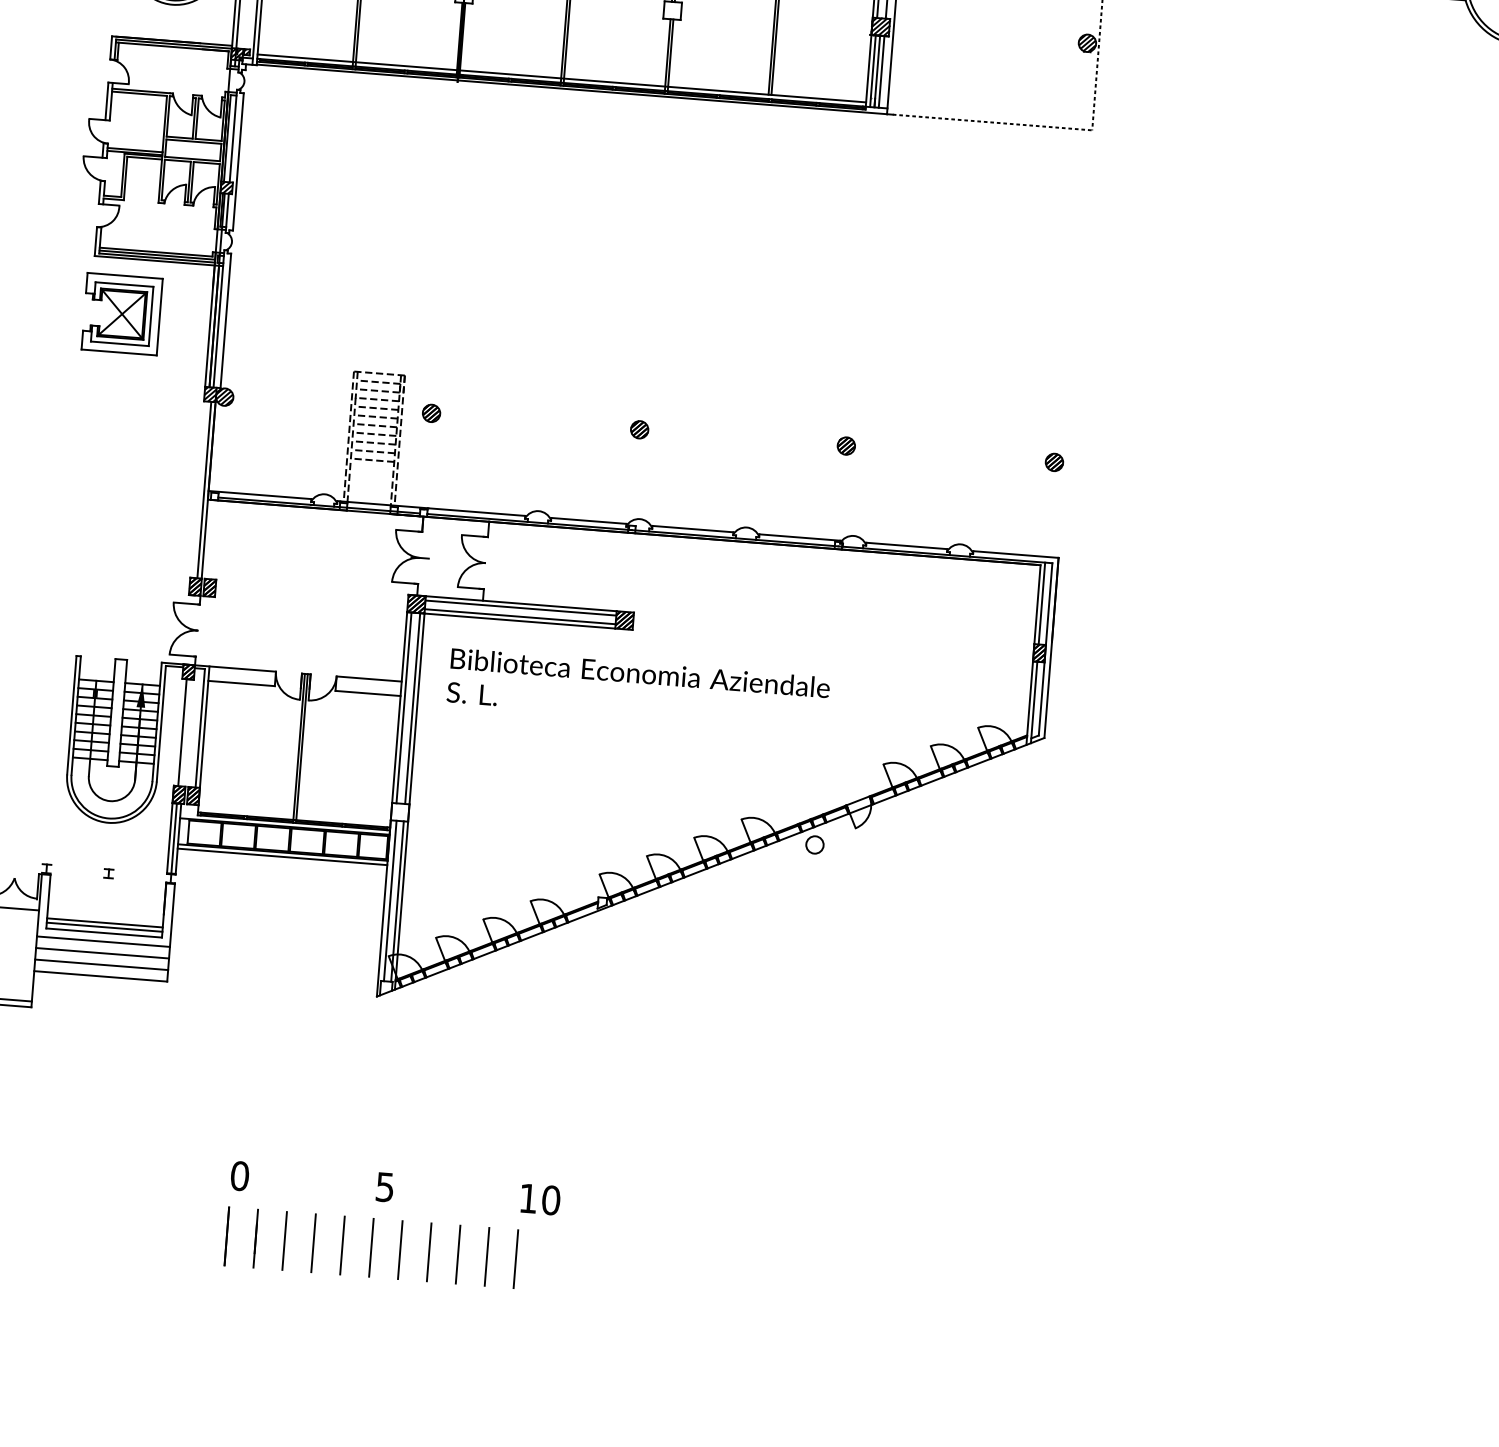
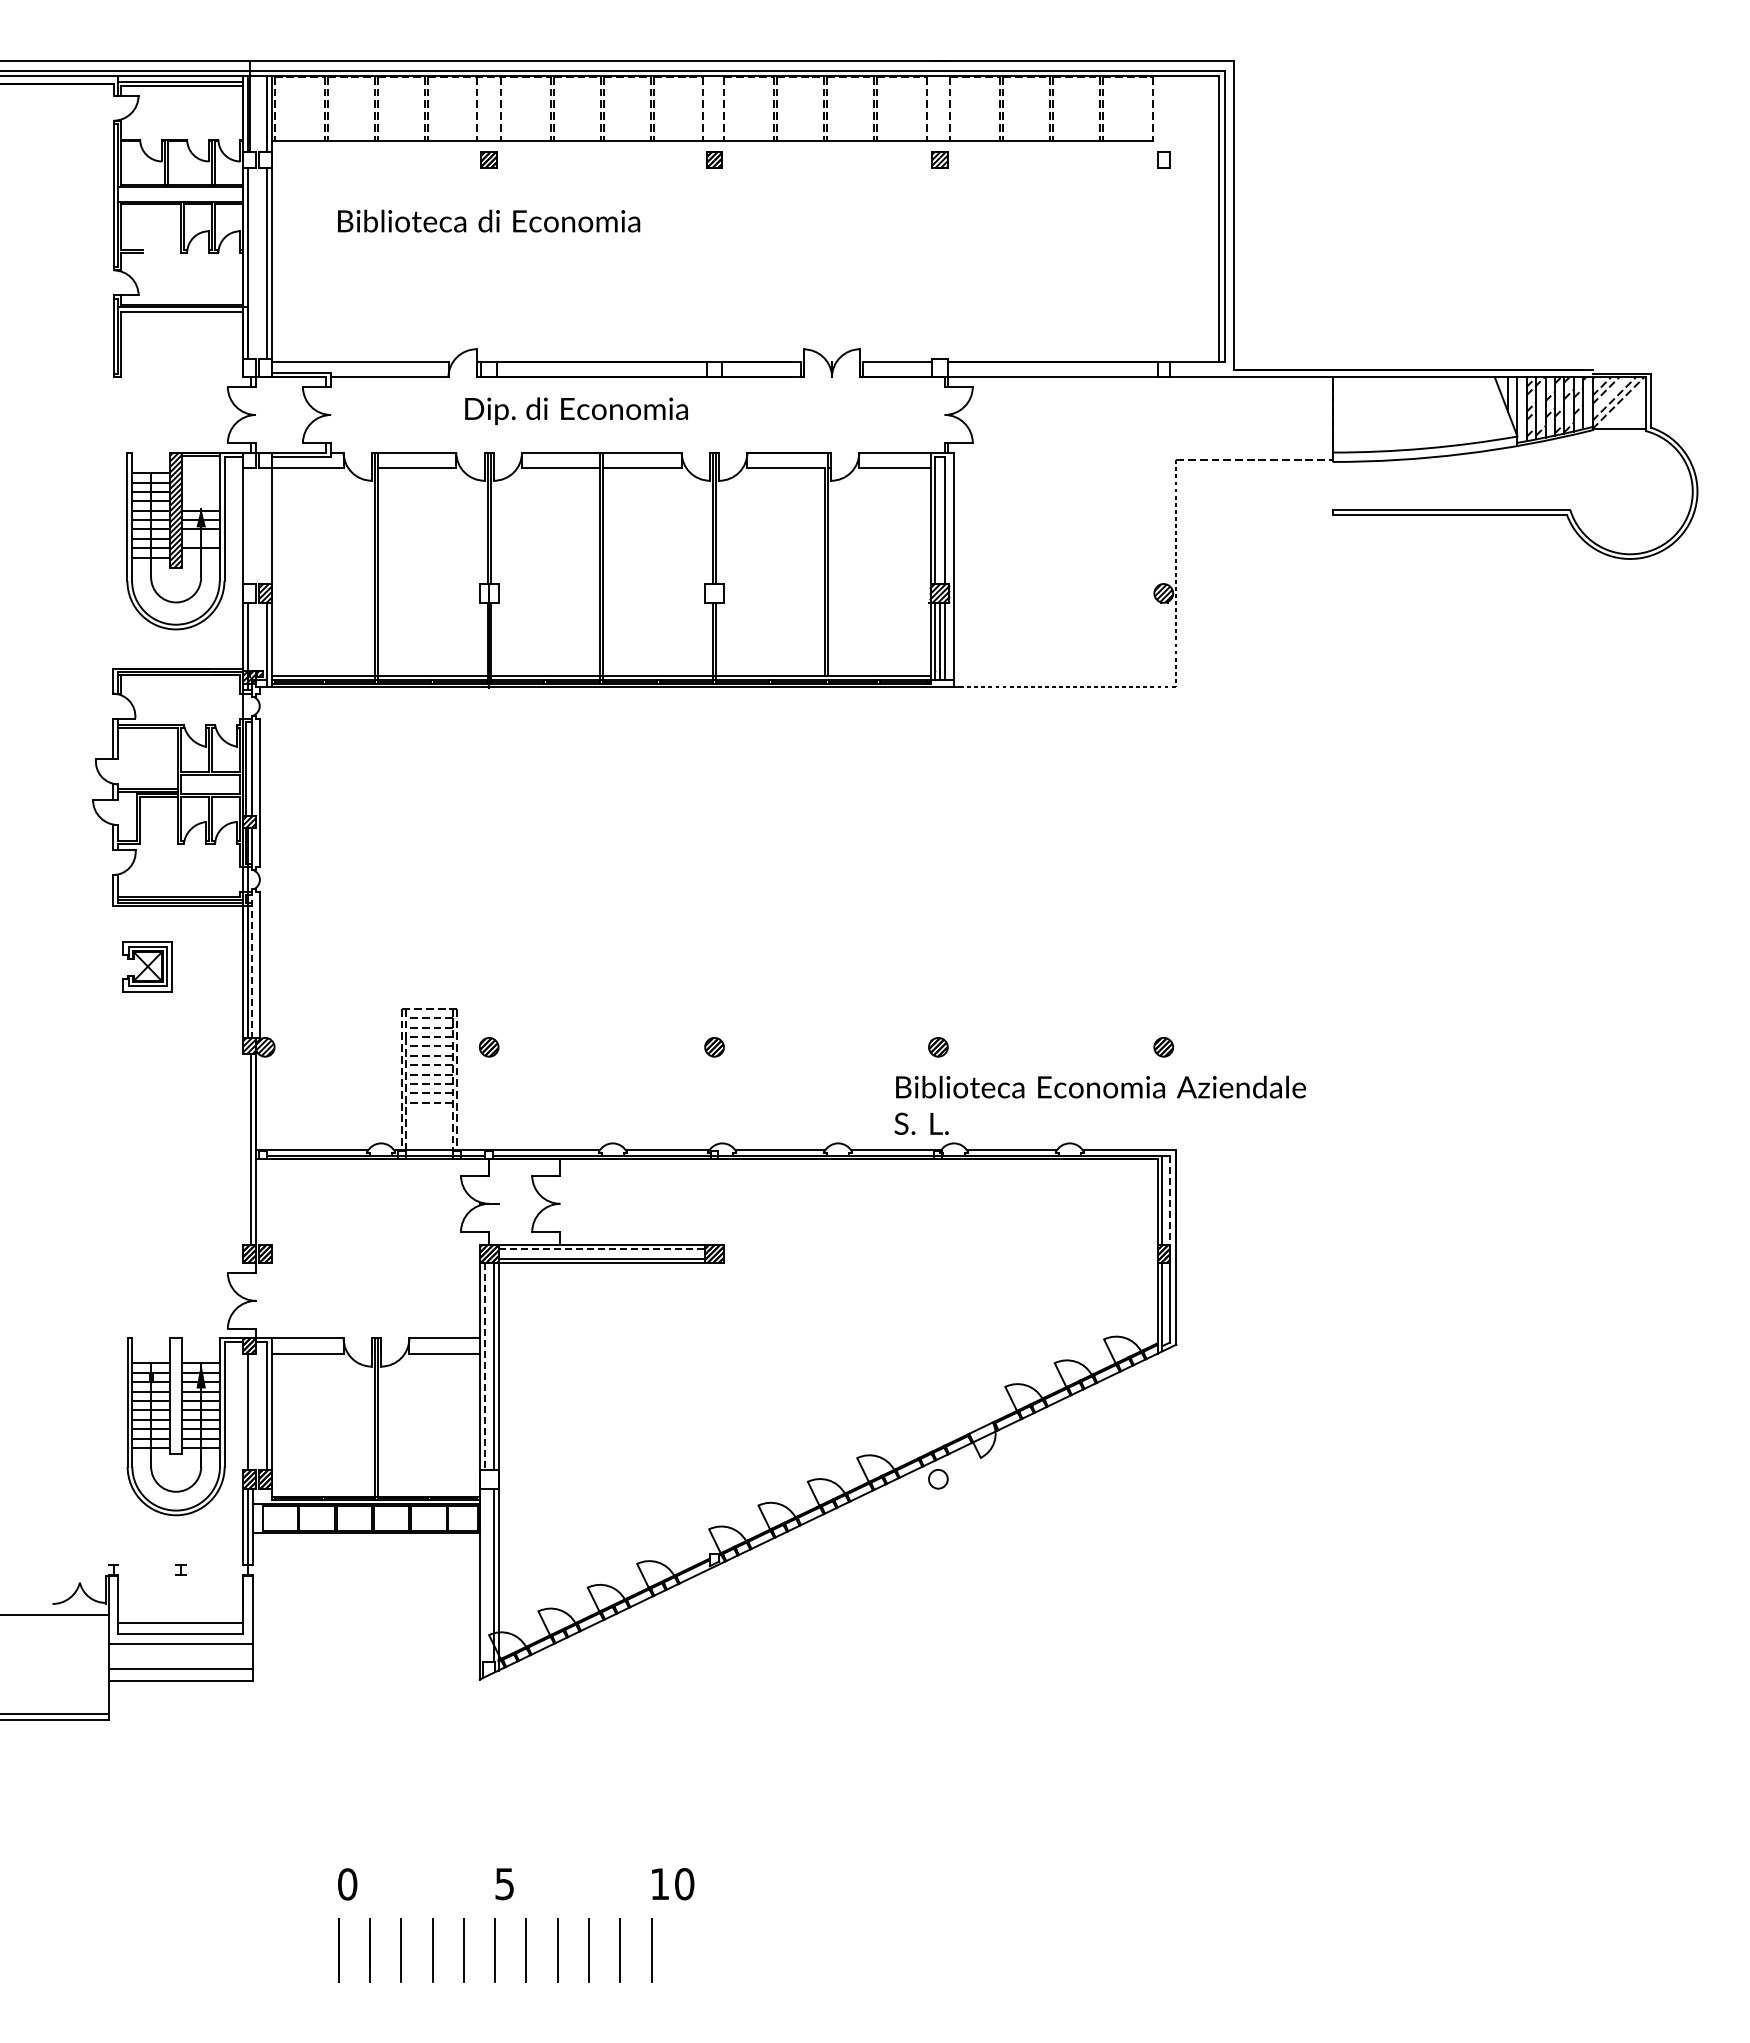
part: (121, 313) -> (147, 966), size x0.6
line: (219, 319) -> (252, 964), solid -> dashed
line: (1049, 604) -> (1170, 1200), solid -> dashed
line: (521, 608) -> (602, 1249), solid -> dashed
text: (638, 689) -> (1100, 1104), moved
line: (403, 708) -> (484, 1367), solid -> dashed
line: (281, 857) -> (365, 1537), removed
line: (390, 900) -> (486, 1575), removed
line: (104, 926) -> (180, 1627), removed
line: (102, 953) -> (180, 1656), removed

